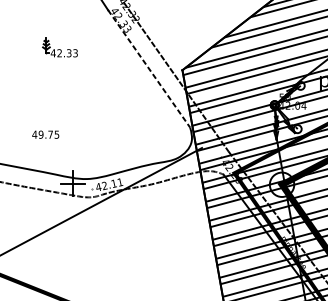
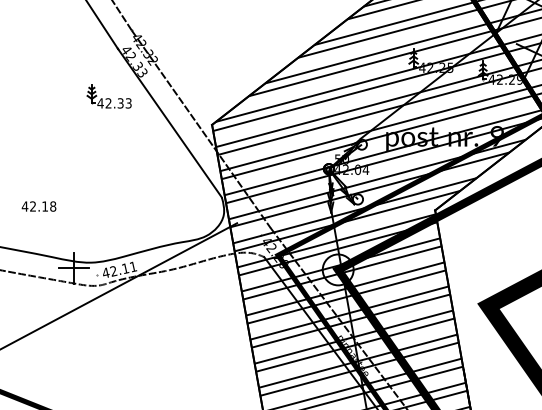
part: (59, 47) -> (108, 96), moved
line: (148, 69) -> (169, 123), dashed -> solid
text: (49, 134) -> (43, 206), 49.75 -> 42.18

